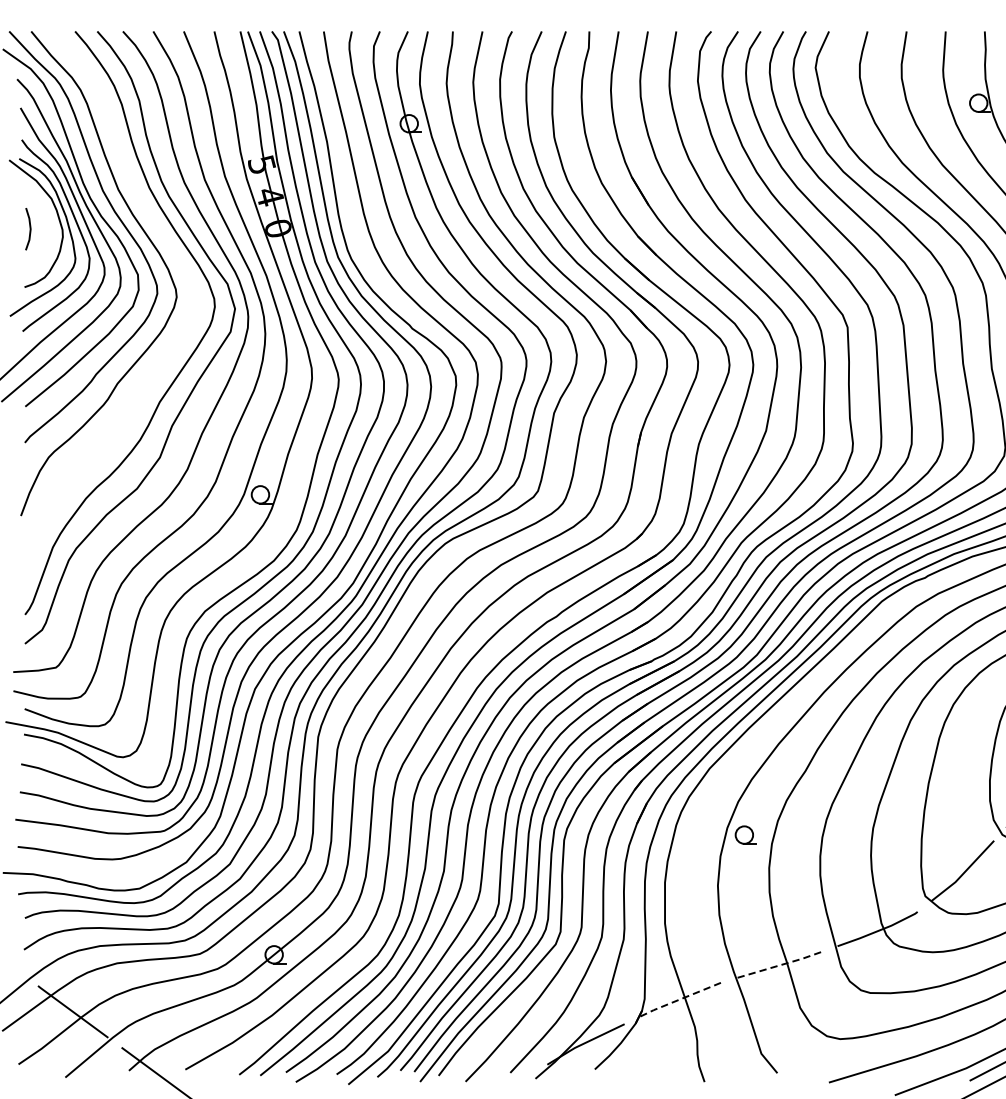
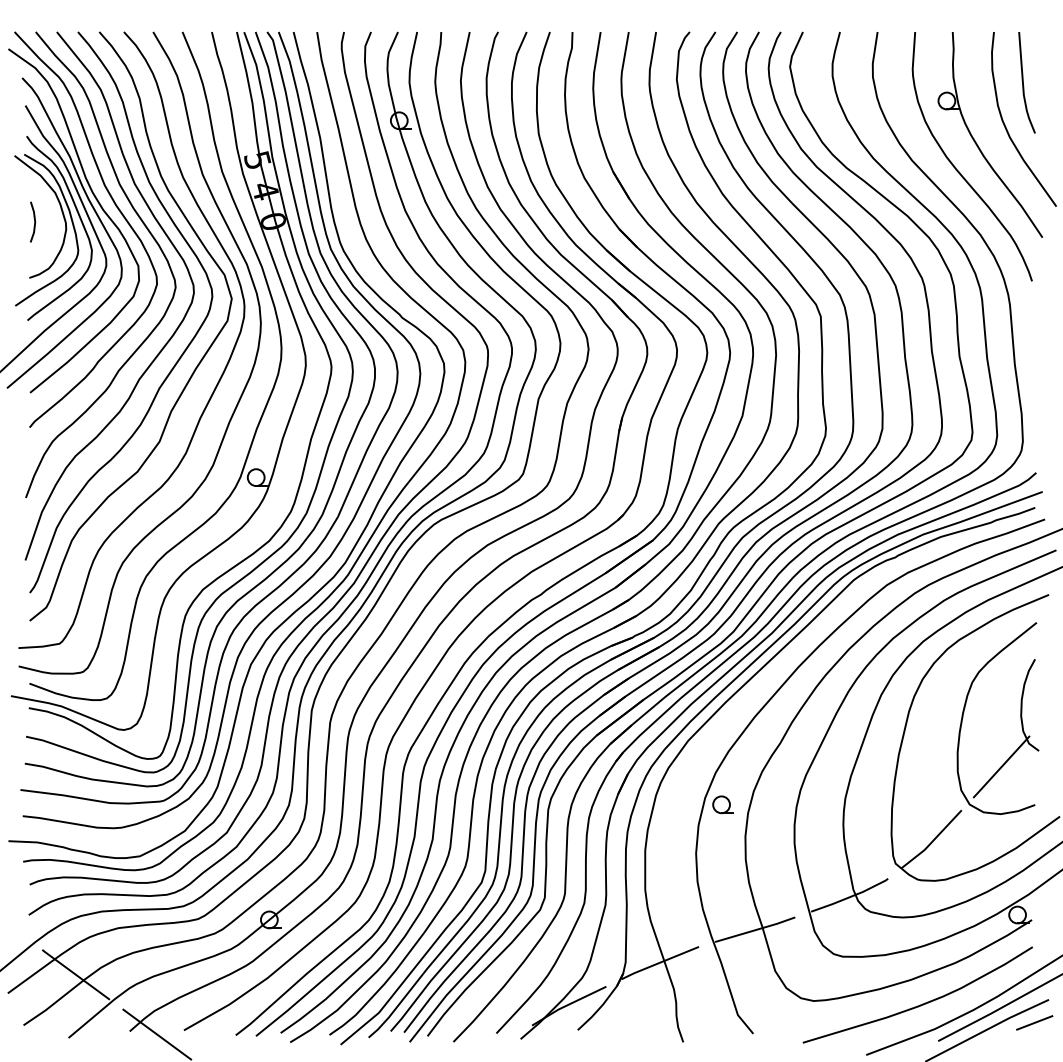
curve: (169, 351) -> (168, 339), added
line: (780, 964) -> (756, 929), dashed -> solid
line: (679, 1000) -> (659, 963), dashed -> solid

